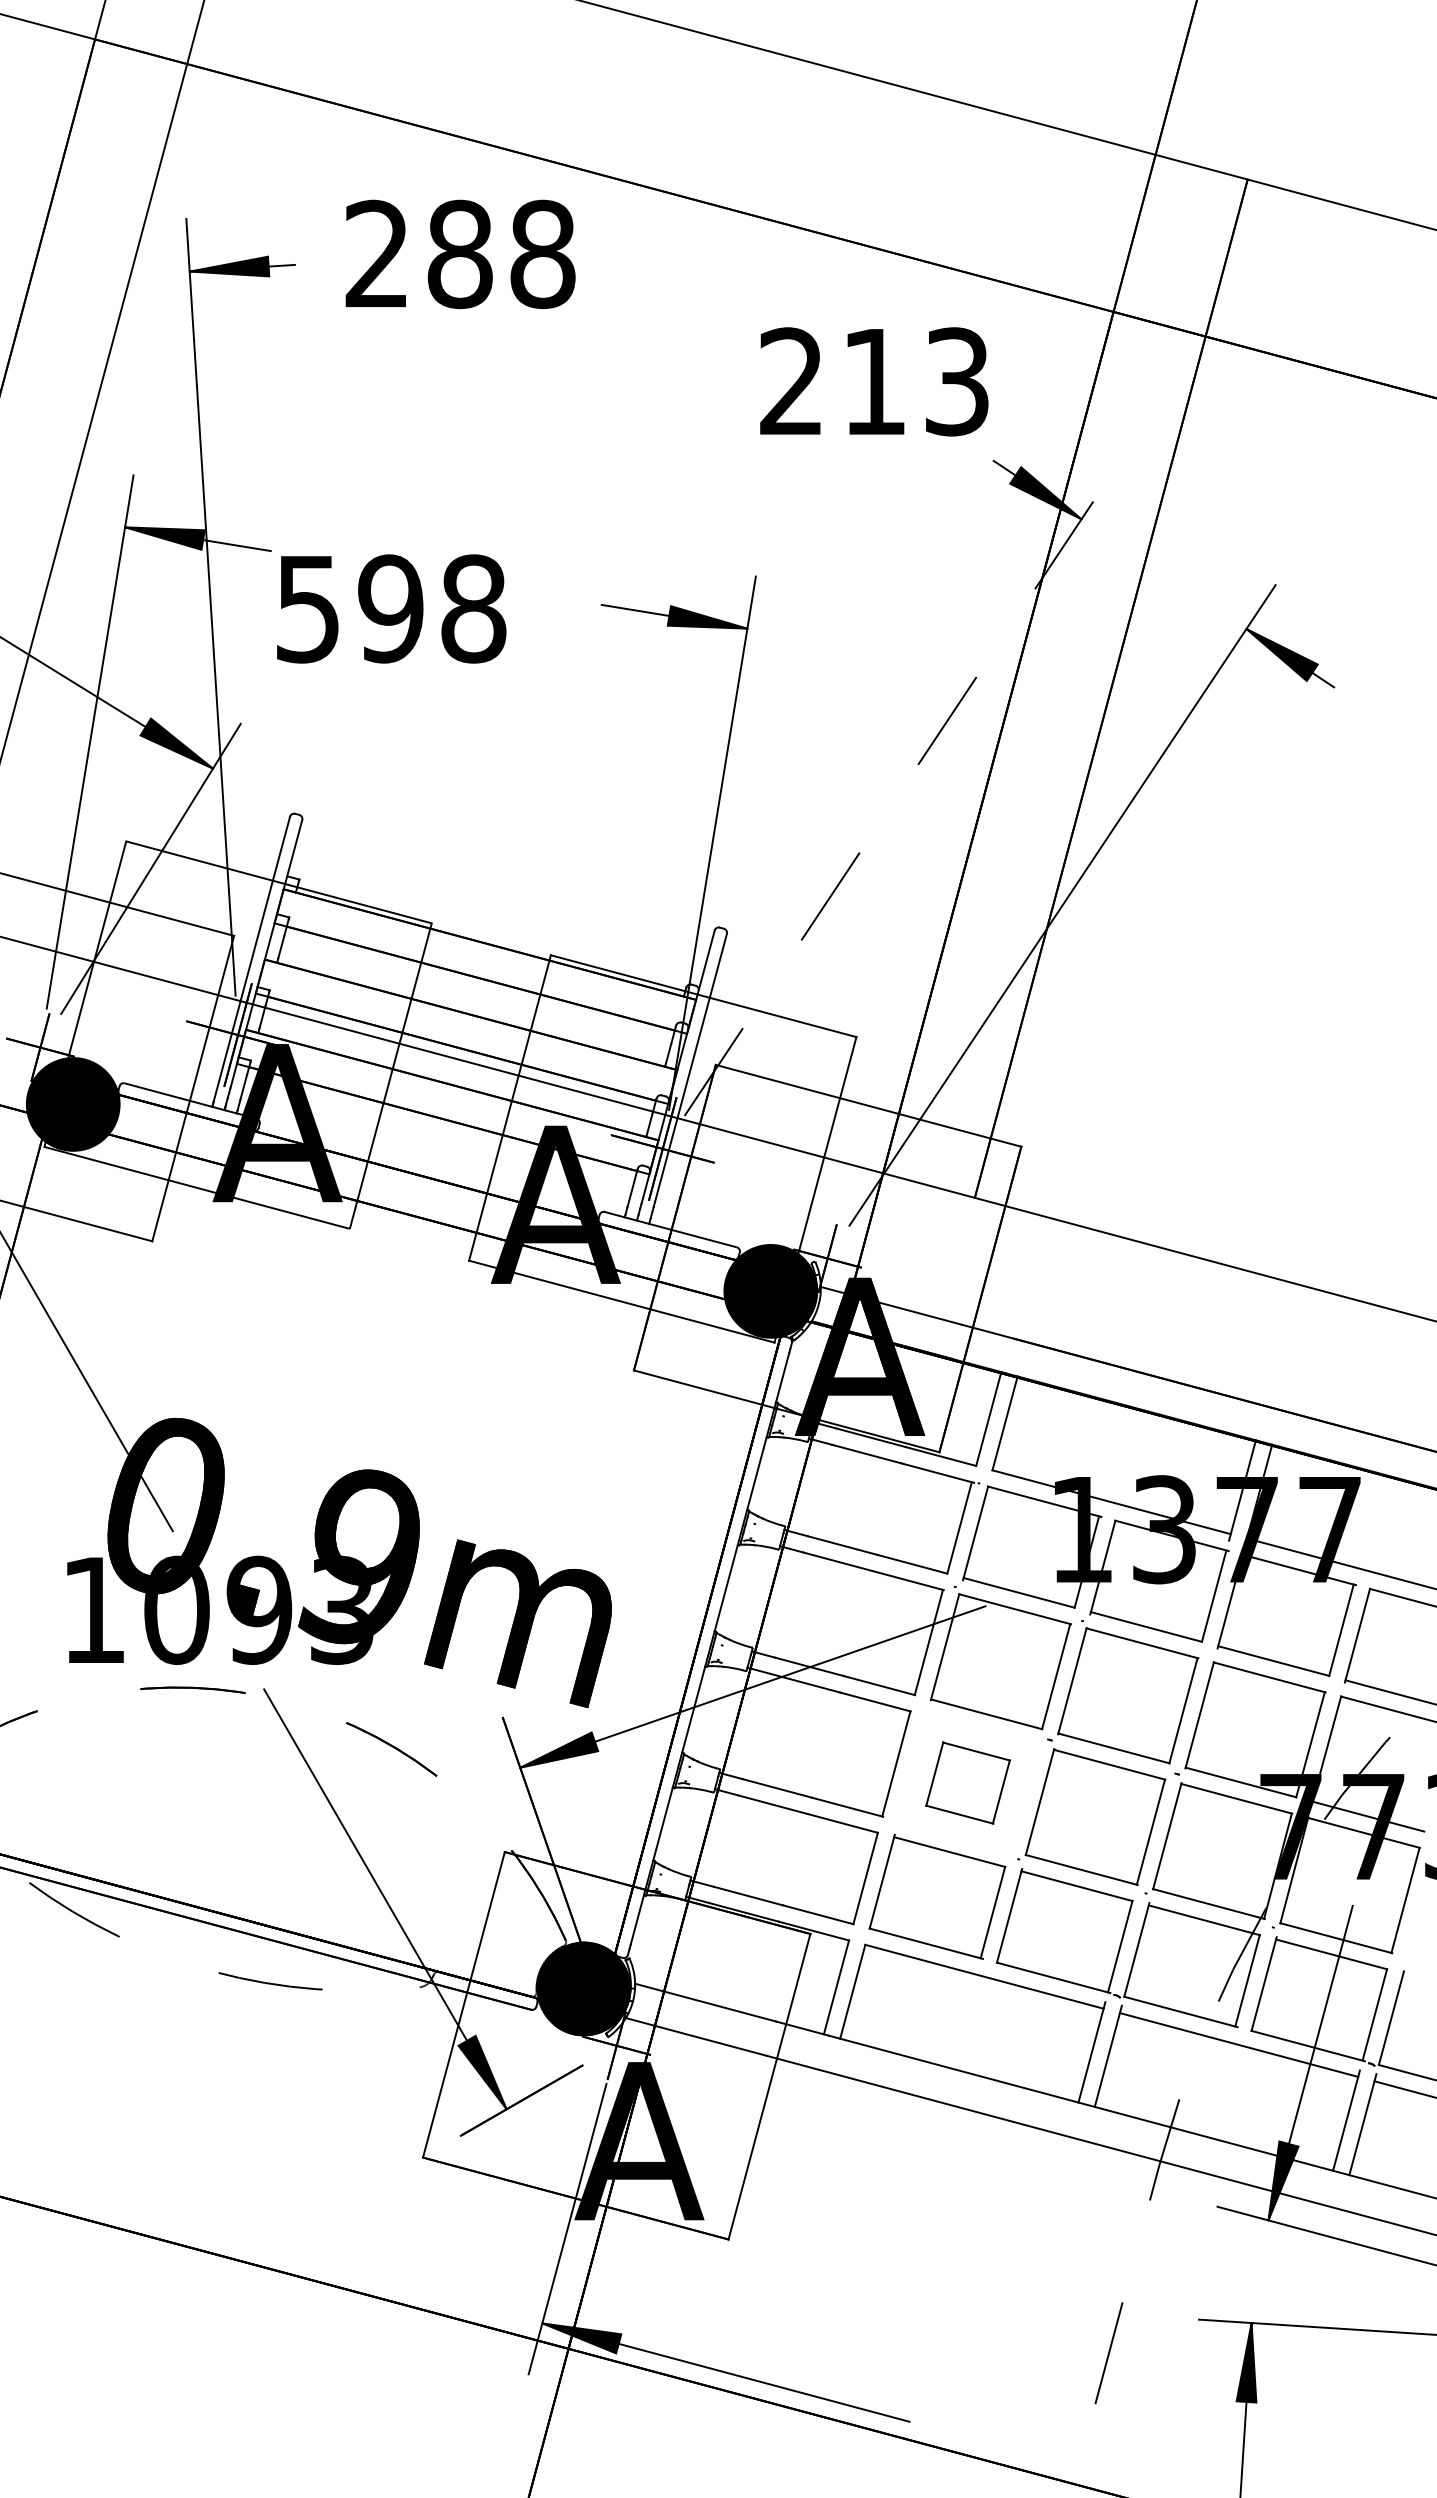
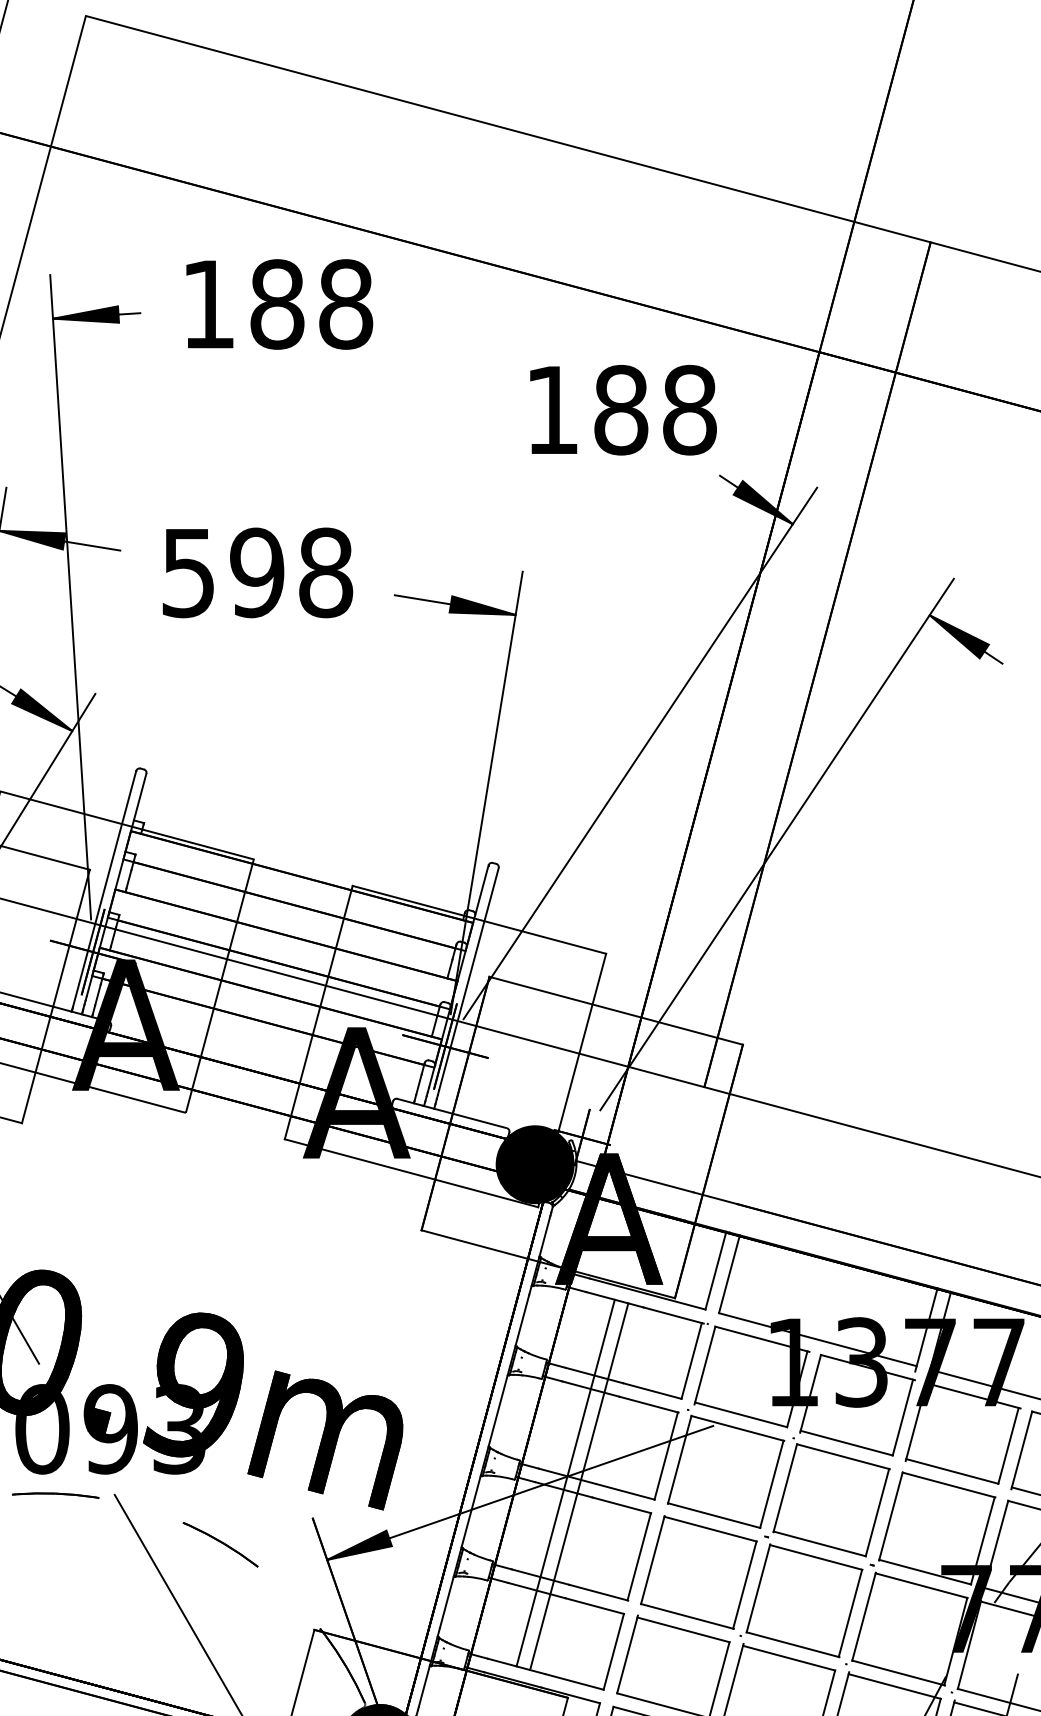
text: (375, 253) -> (207, 303), 288 -> 188
text: (875, 381) -> (621, 409), 213 -> 188
text: (391, 608) -> (257, 572), moved
line: (897, 795) -> (640, 753), dashed -> solid
line: (807, 1675) -> (565, 1483), added
line: (823, 1679) -> (578, 1486), added
part: (967, 1782) -> (698, 1572), size x1.67

